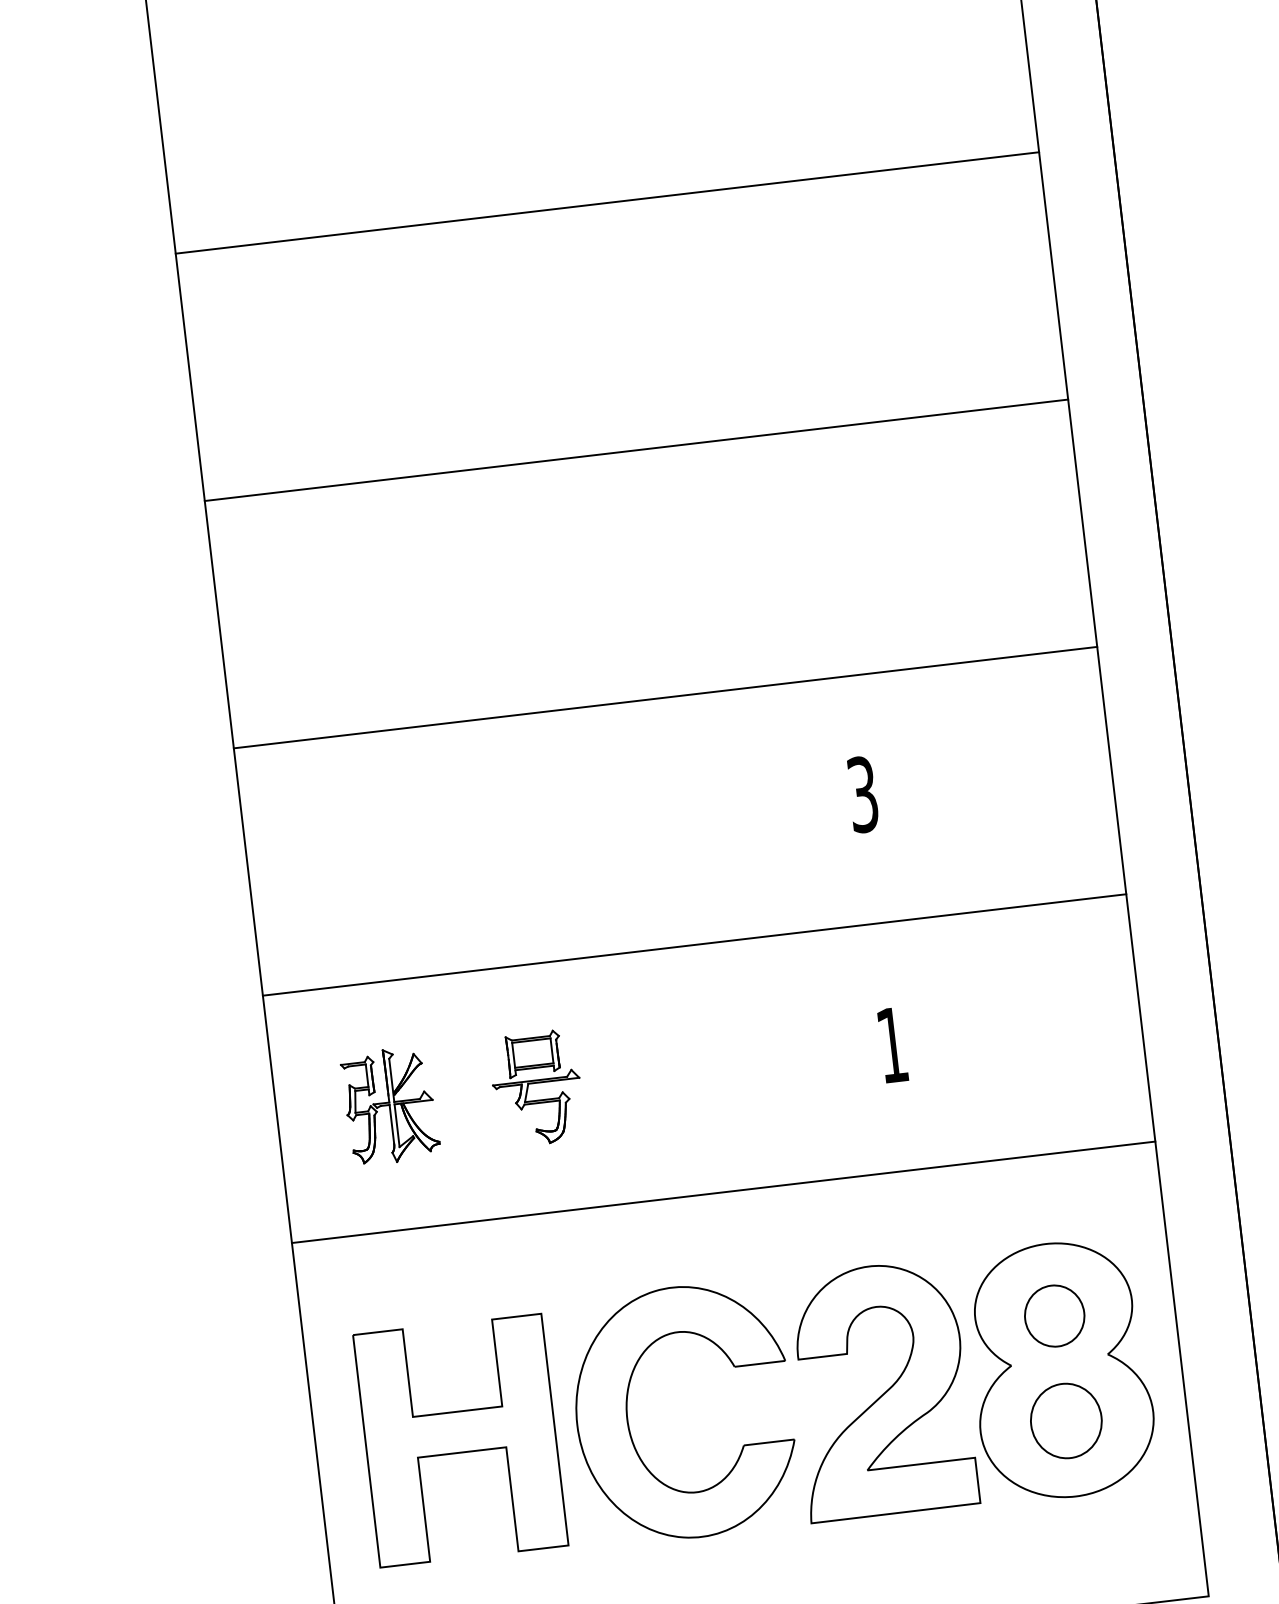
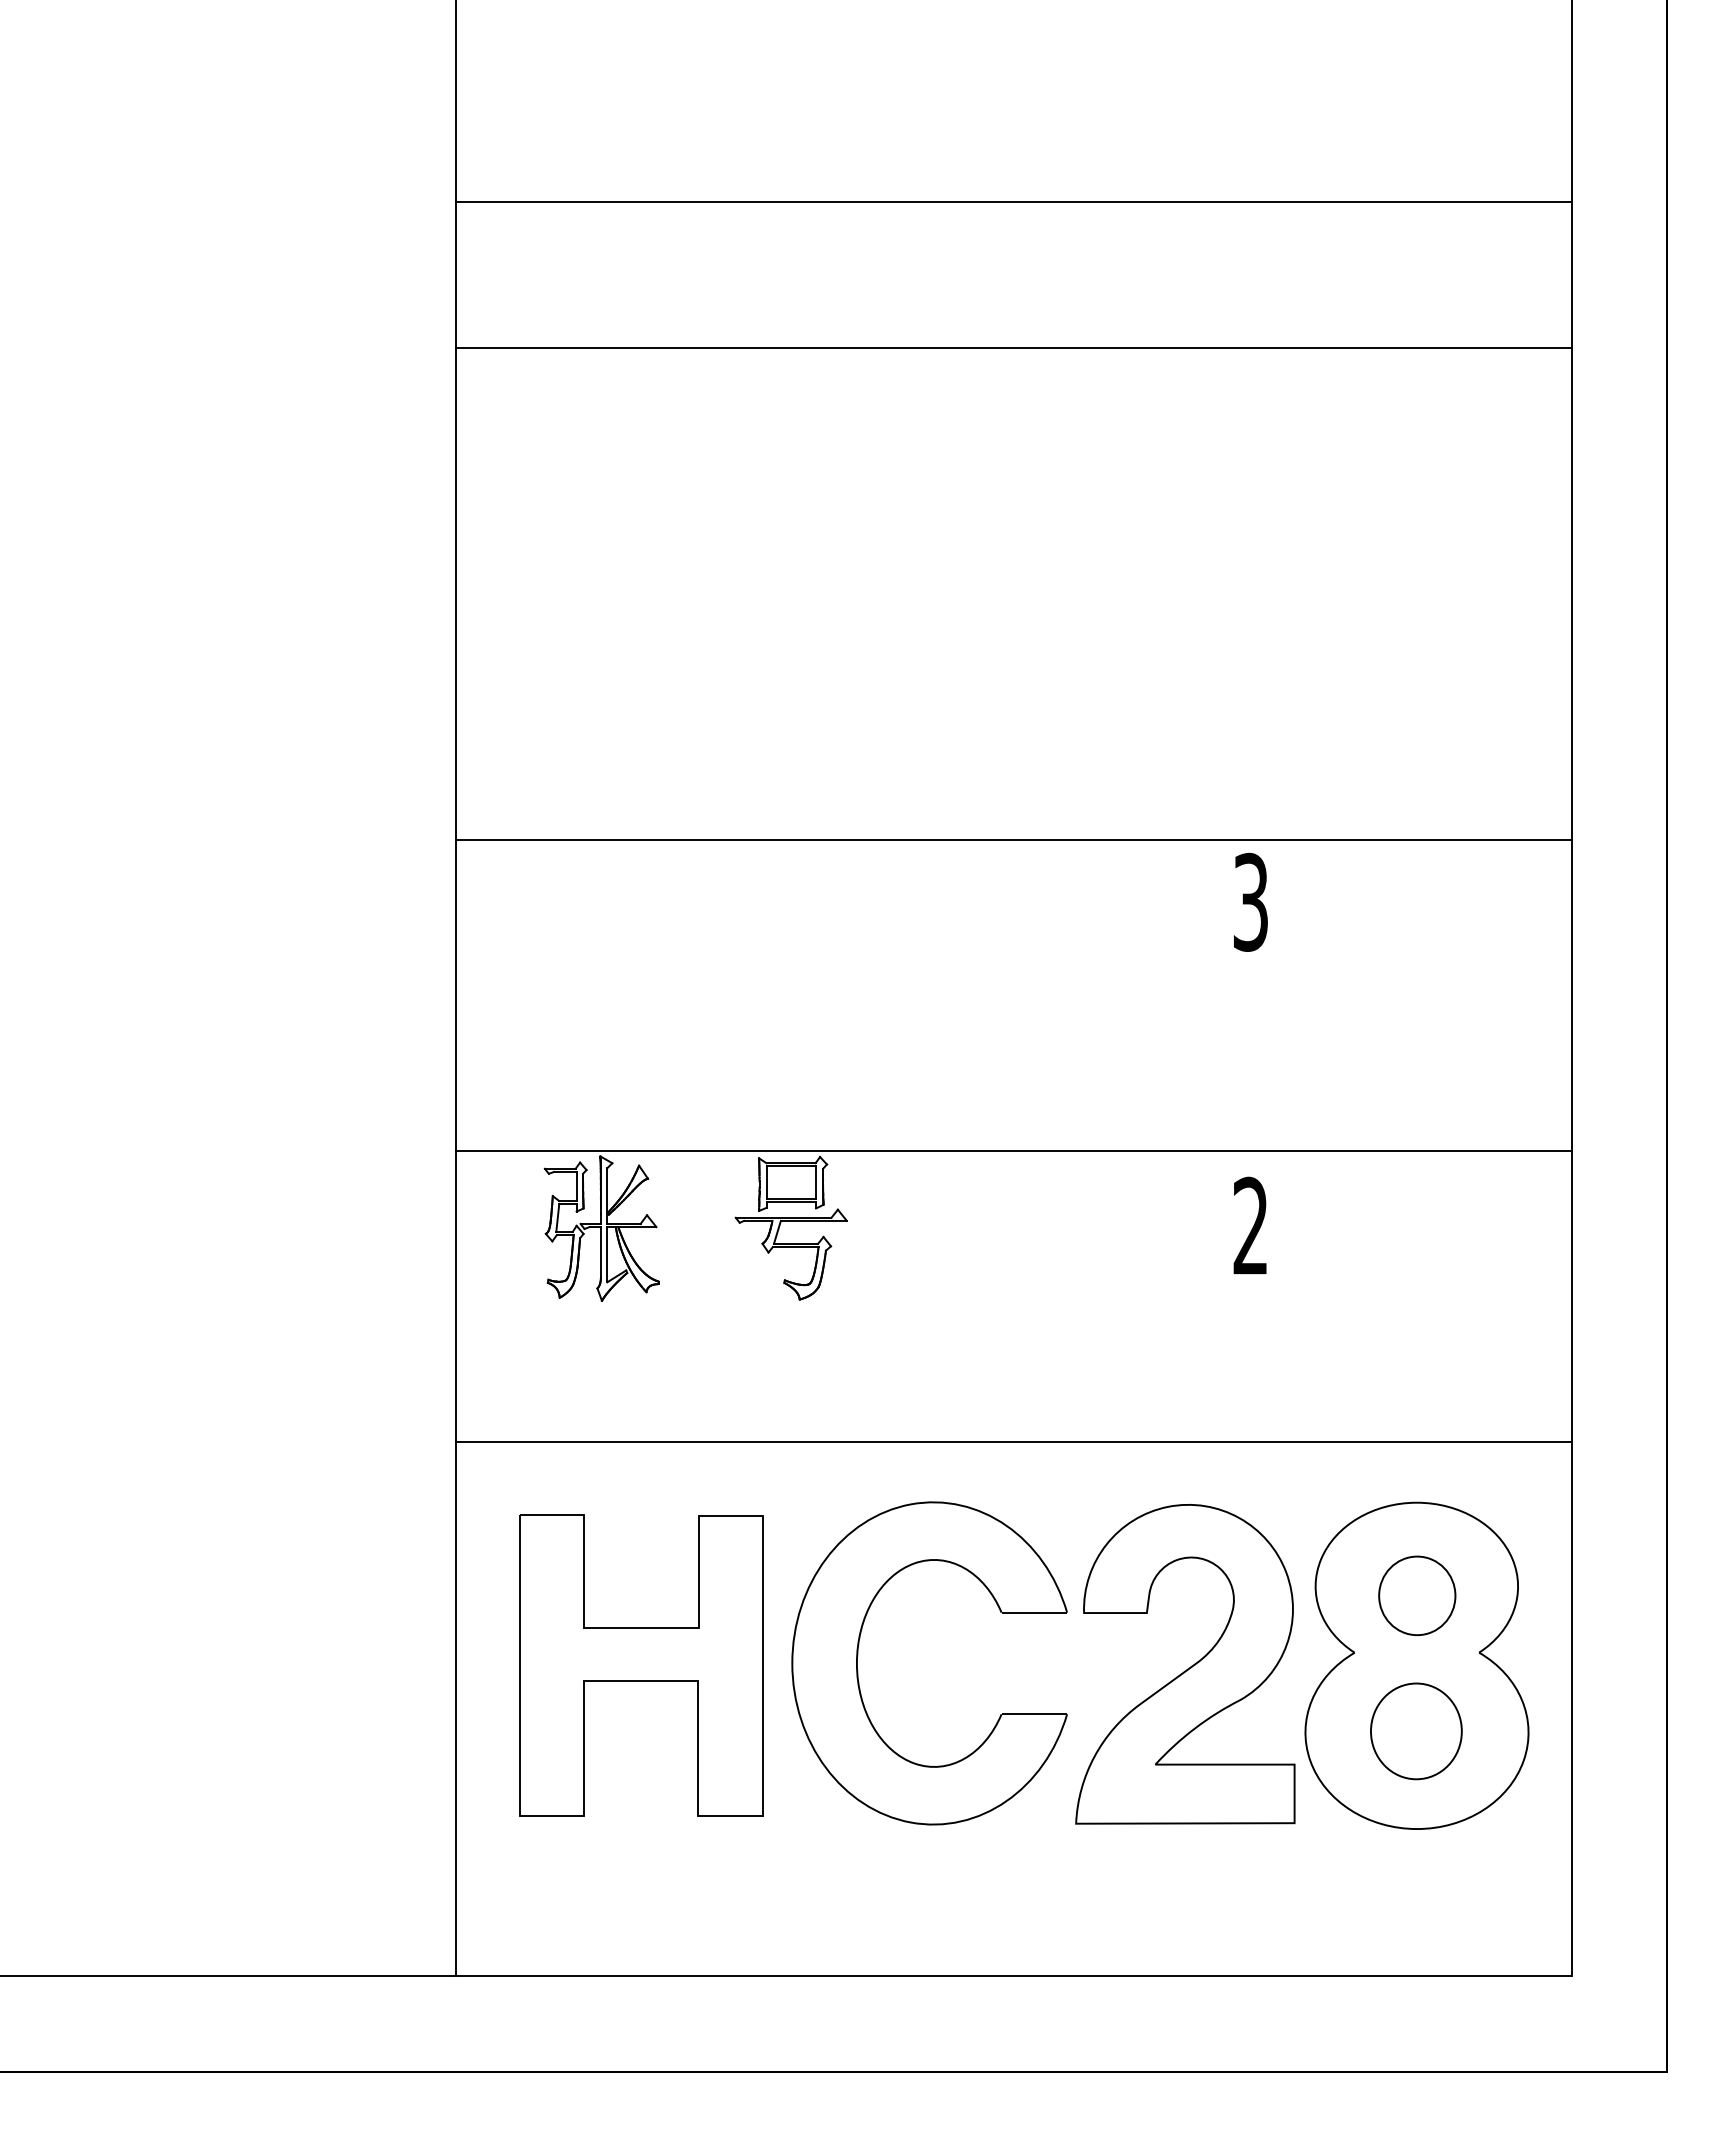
line: (607, 202) -> (1013, 201), moved
line: (636, 450) -> (1013, 348), moved
line: (665, 697) -> (1013, 840), moved
line: (694, 944) -> (1013, 1150), moved
text: (891, 1044) -> (1249, 1225), 1 -> 2
line: (723, 1192) -> (1013, 1442), moved

